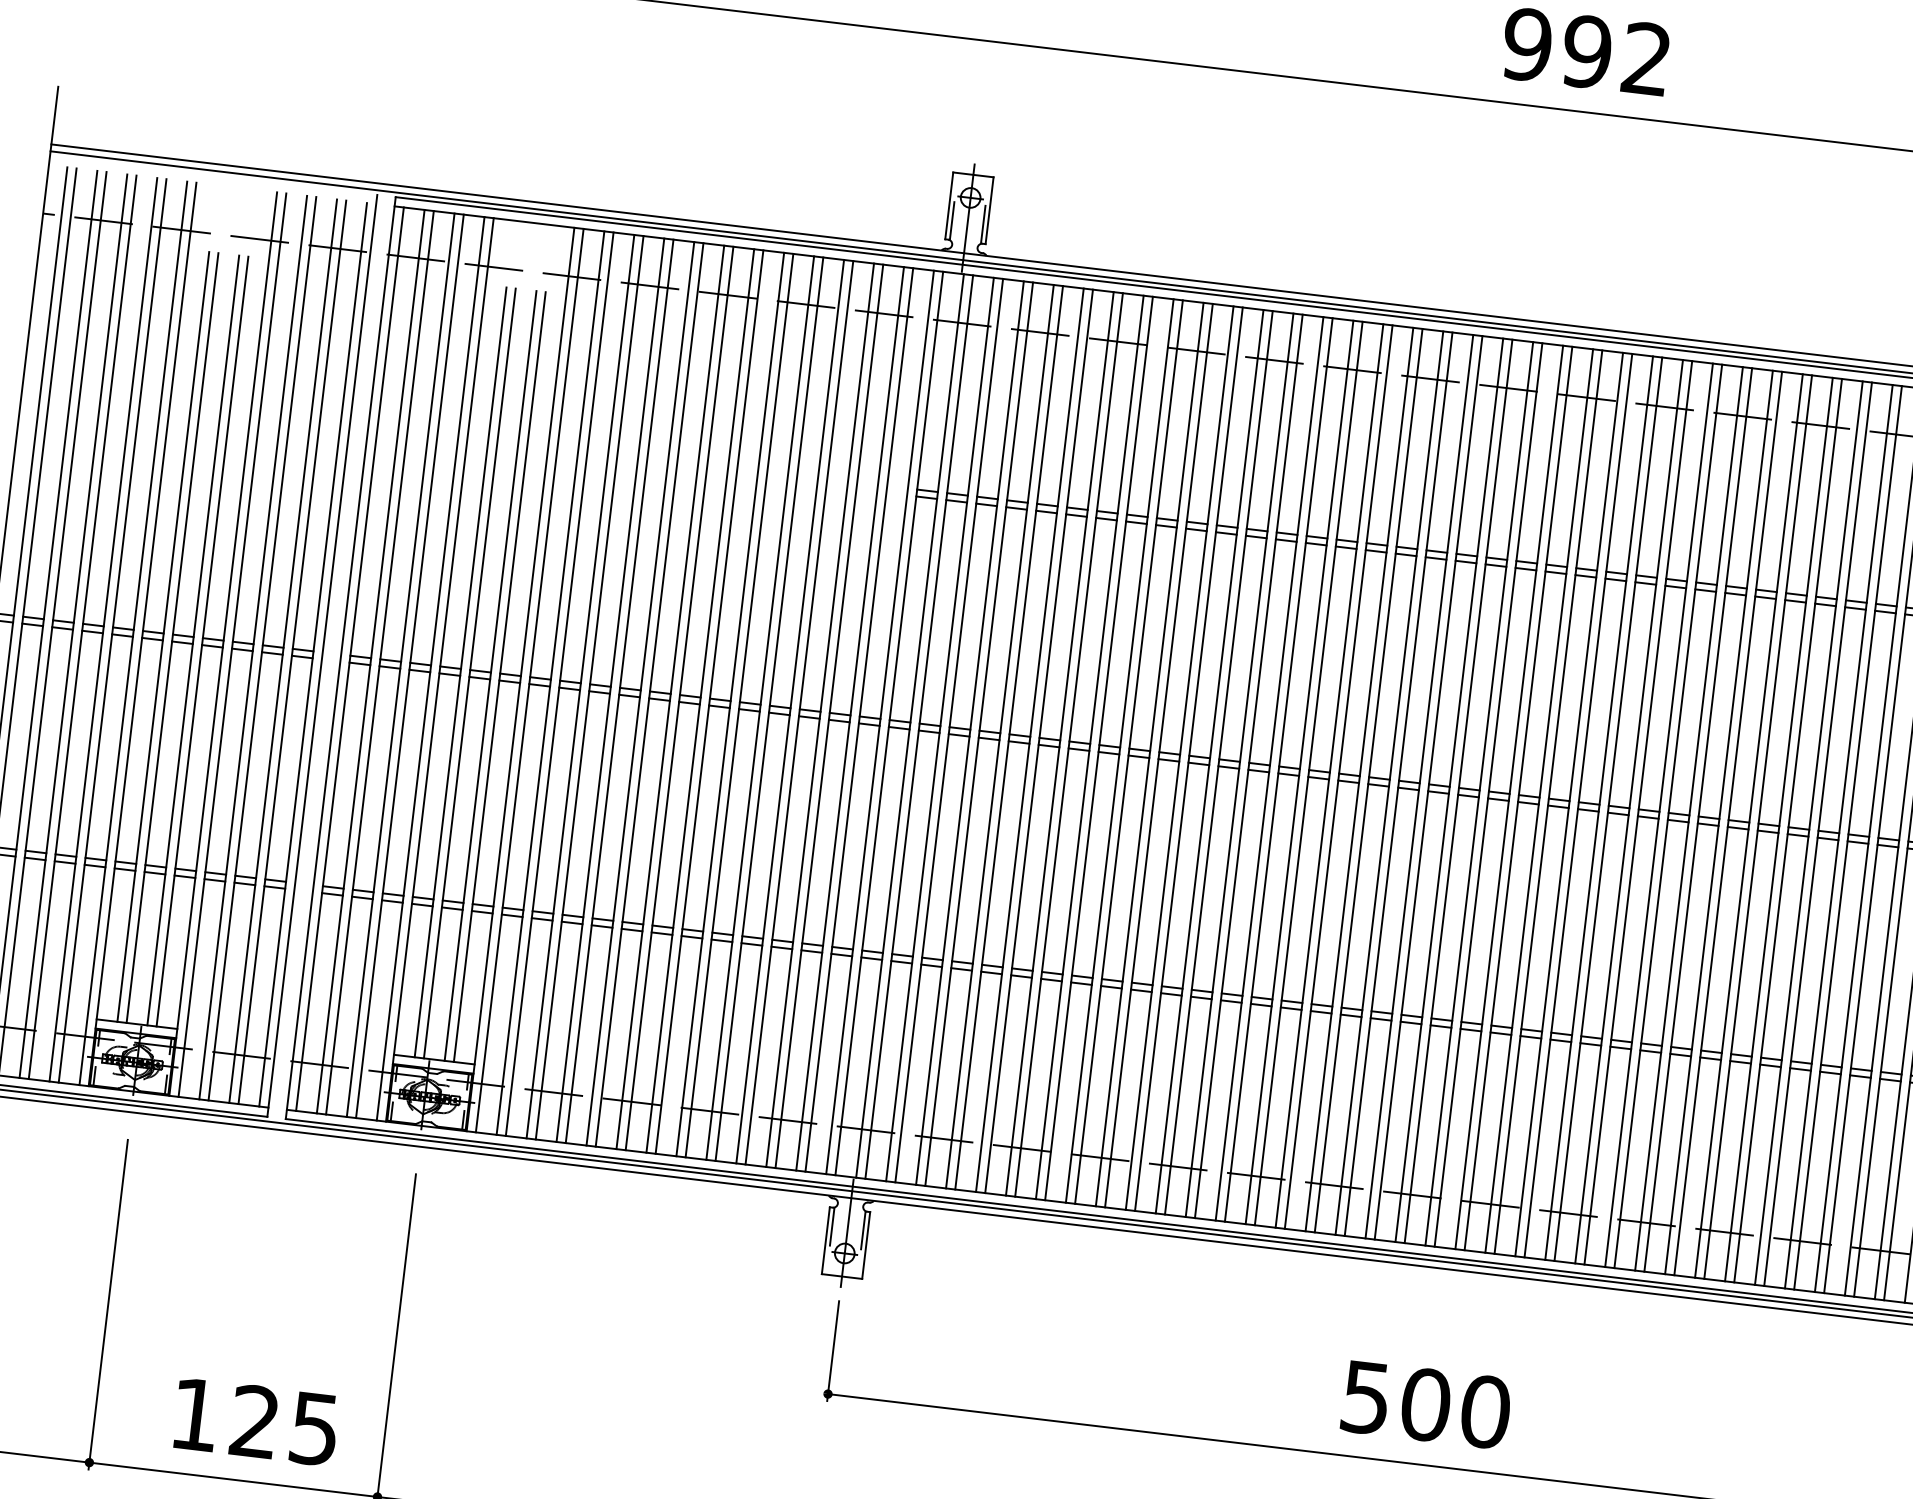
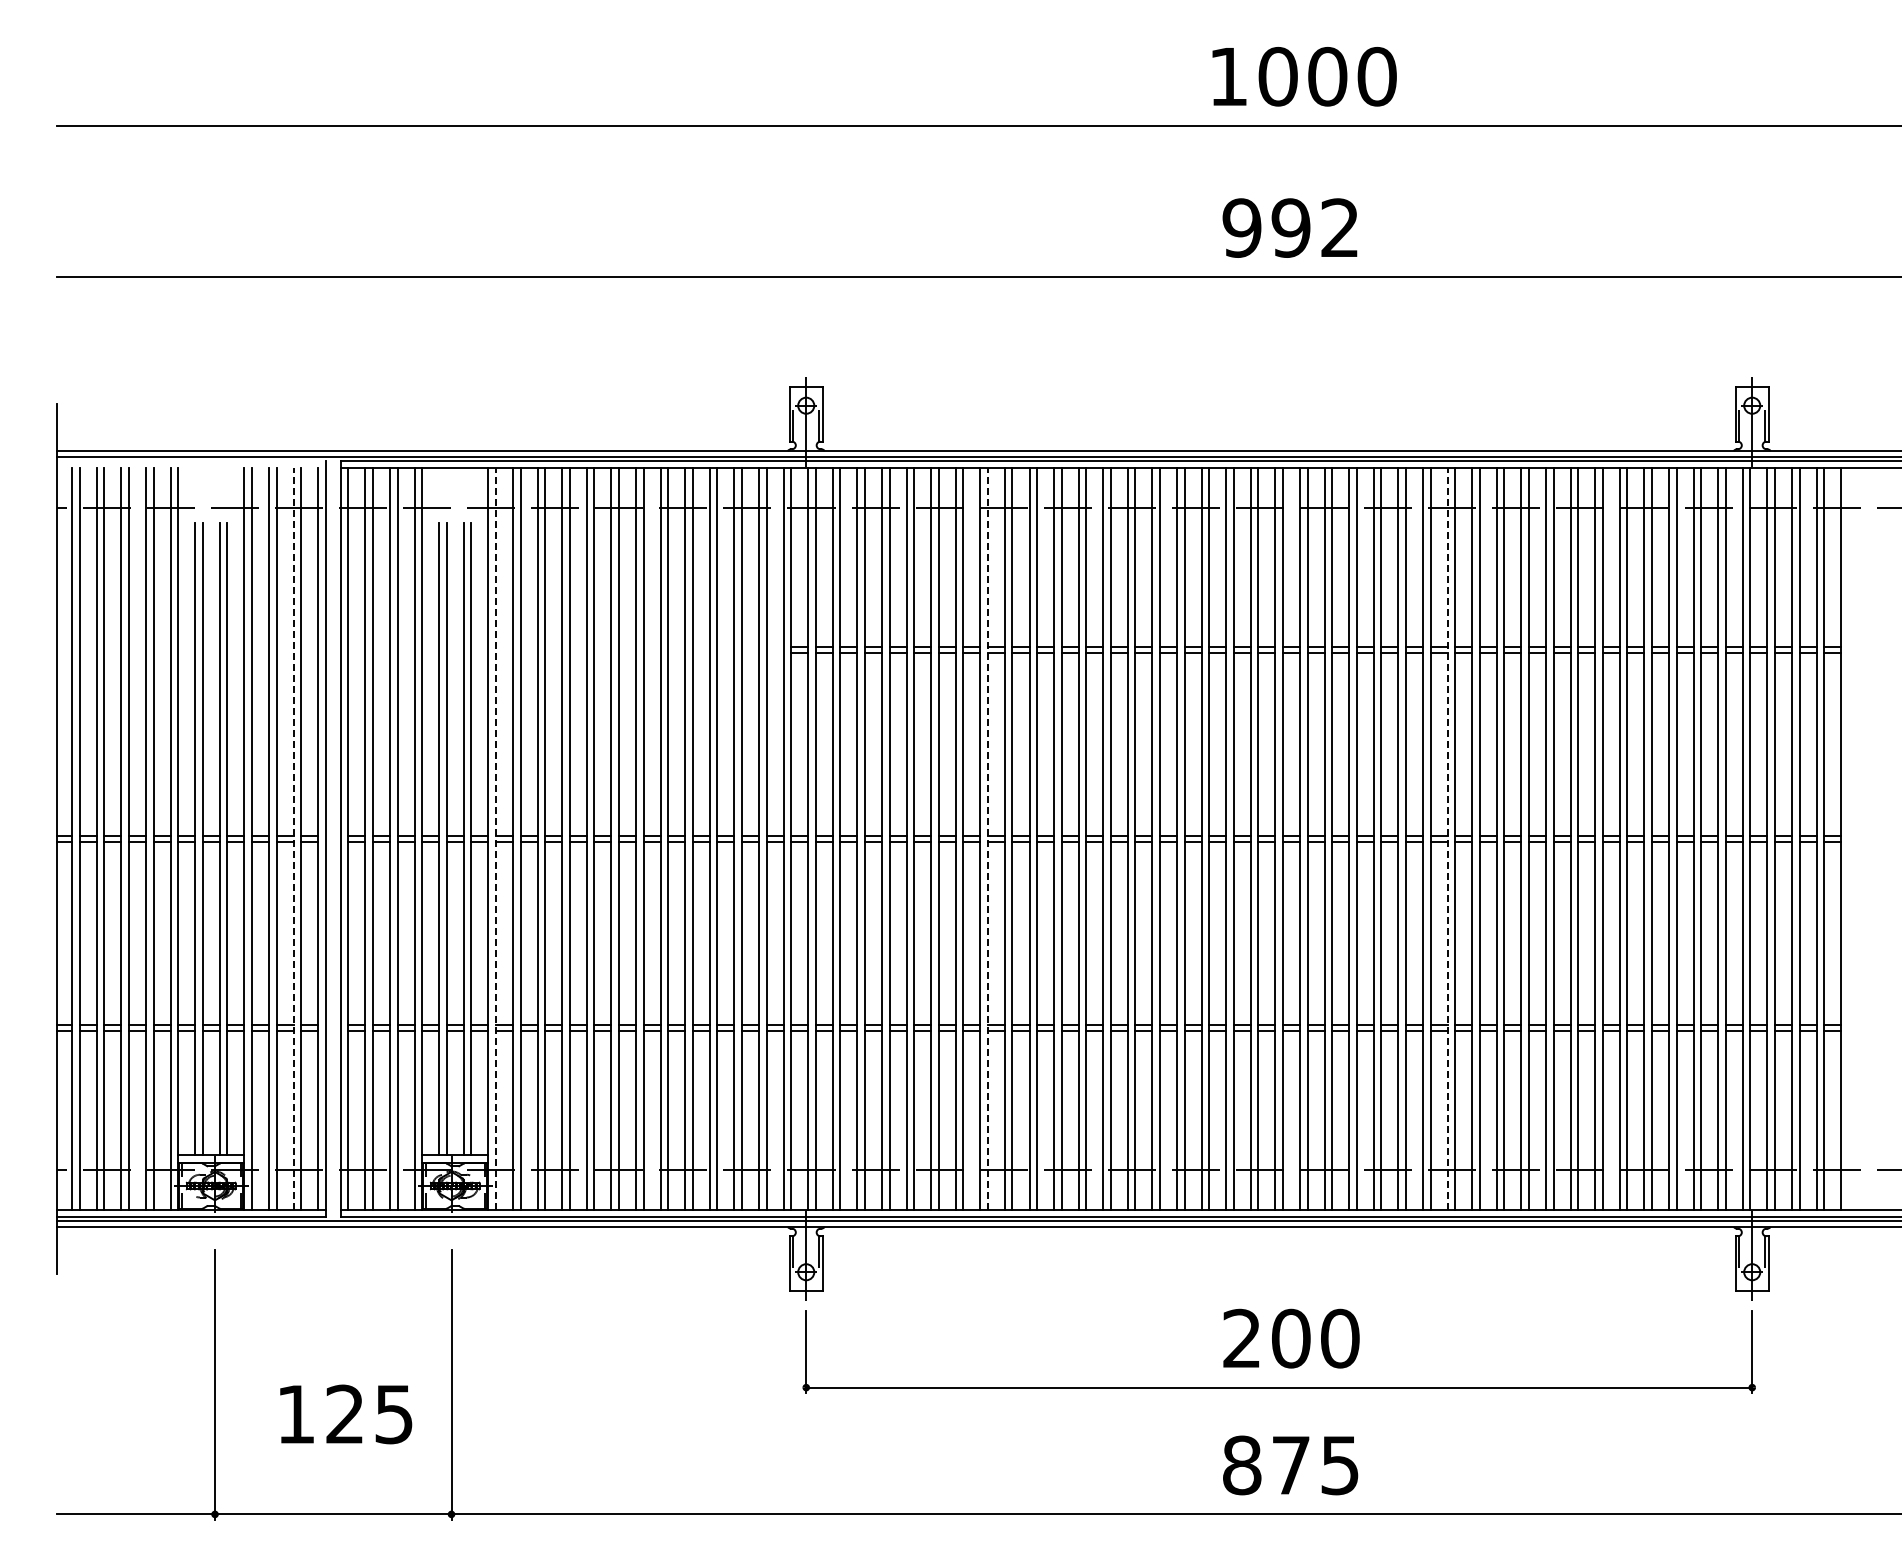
line: (283, 650) -> (293, 838), solid -> dashed
line: (529, 679) -> (495, 838), solid -> dashed
line: (1128, 751) -> (987, 838), solid -> dashed
line: (1688, 818) -> (1447, 838), solid -> dashed
text: (1365, 1397) -> (1241, 1338), 500 -> 200
text: (256, 1422) -> (346, 1414), moved

